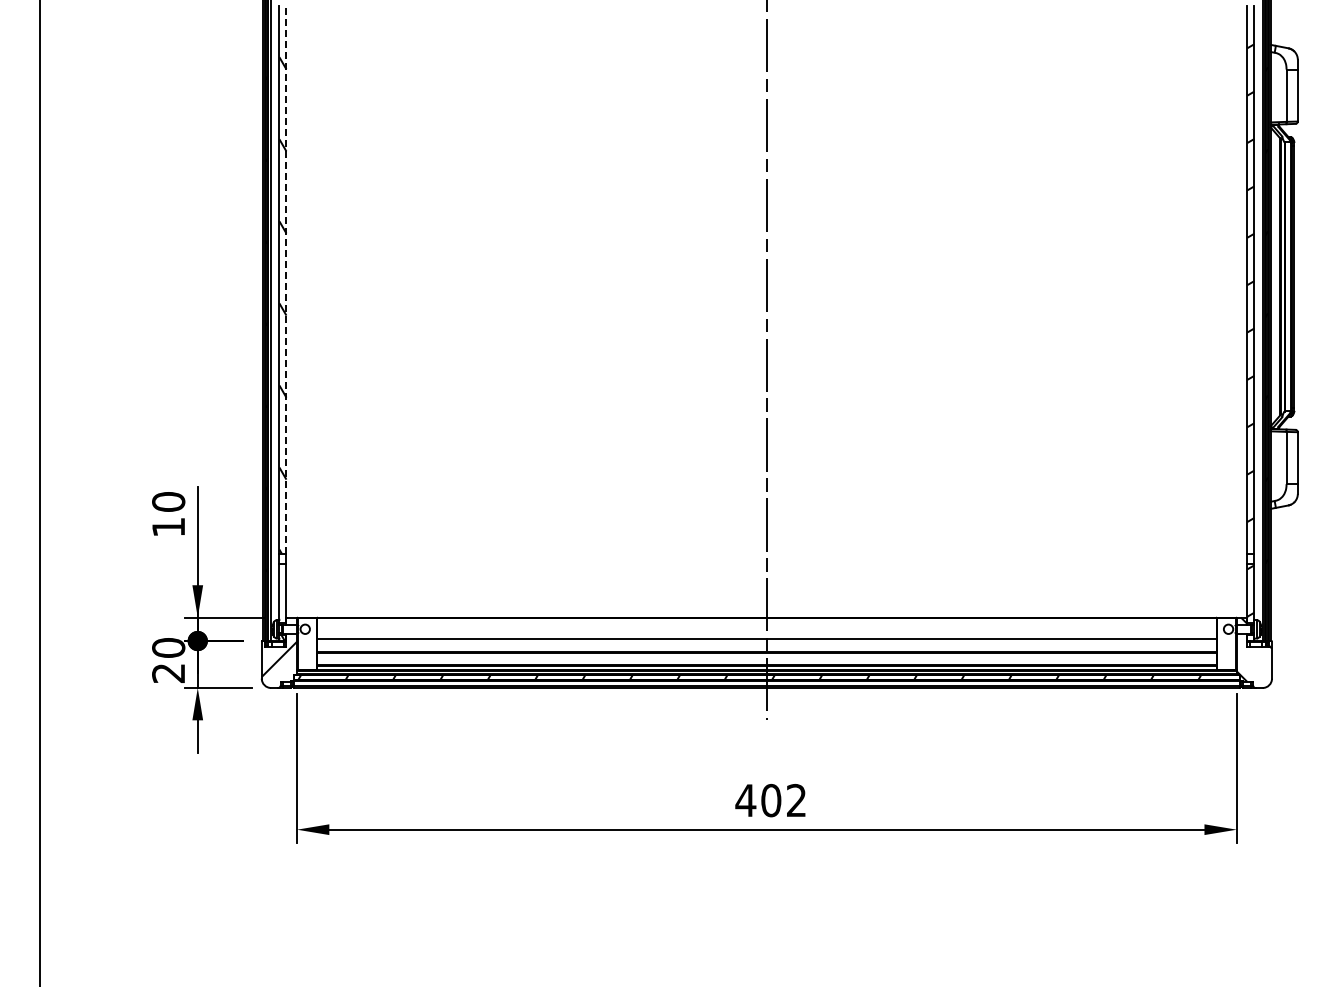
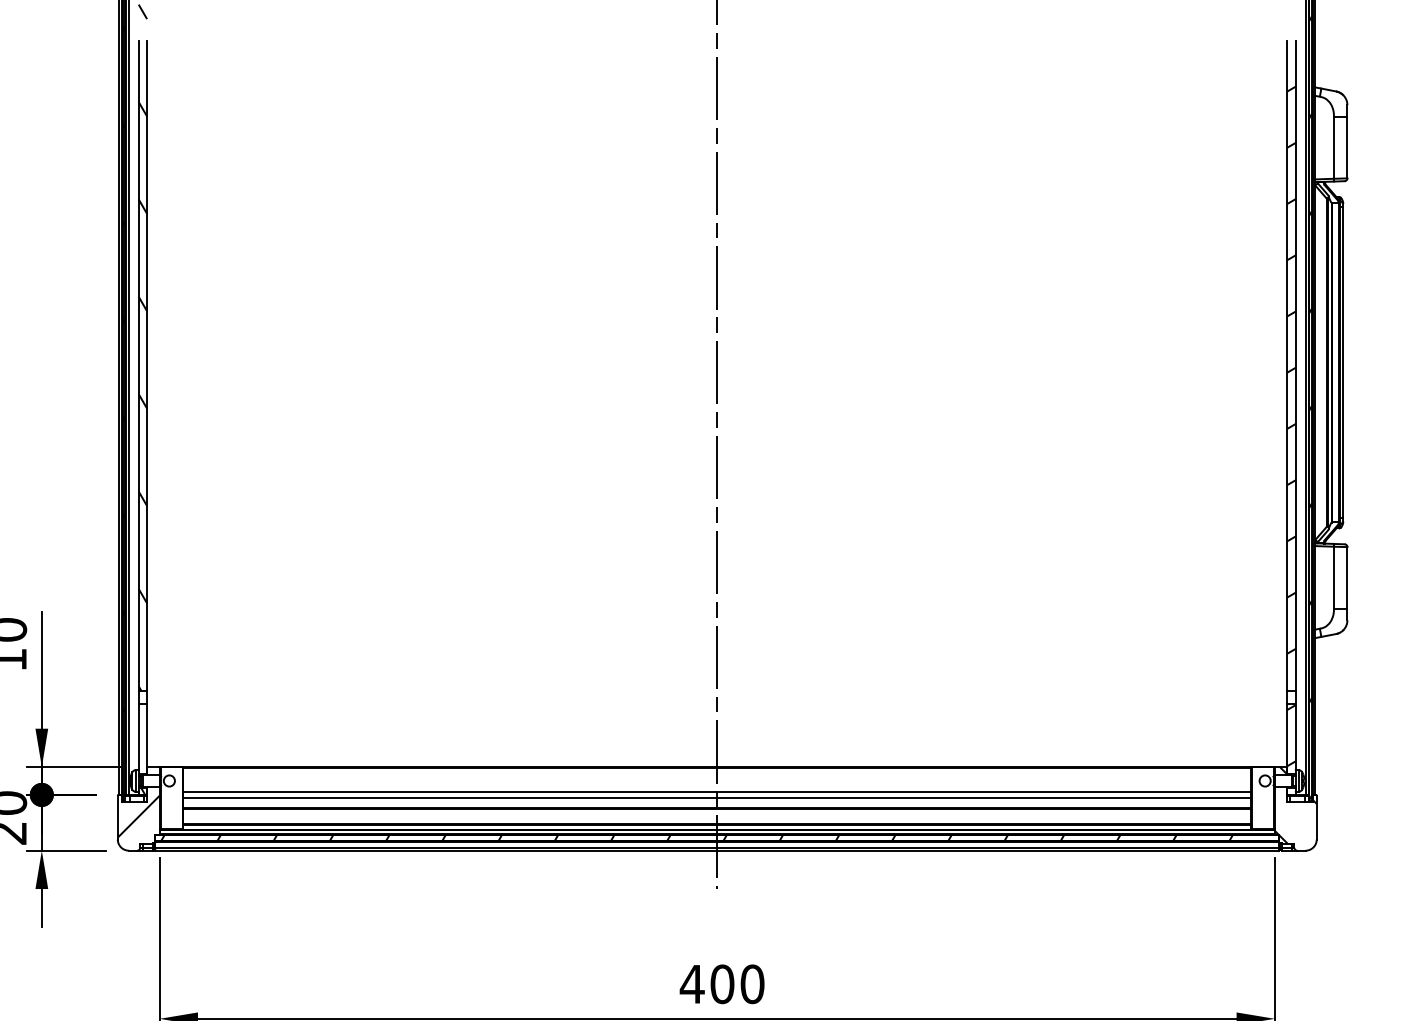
line: (286, 279) -> (147, 365), dashed -> solid
line: (766, 643) -> (716, 797), added
text: (796, 800) -> (752, 984), 402 -> 400

